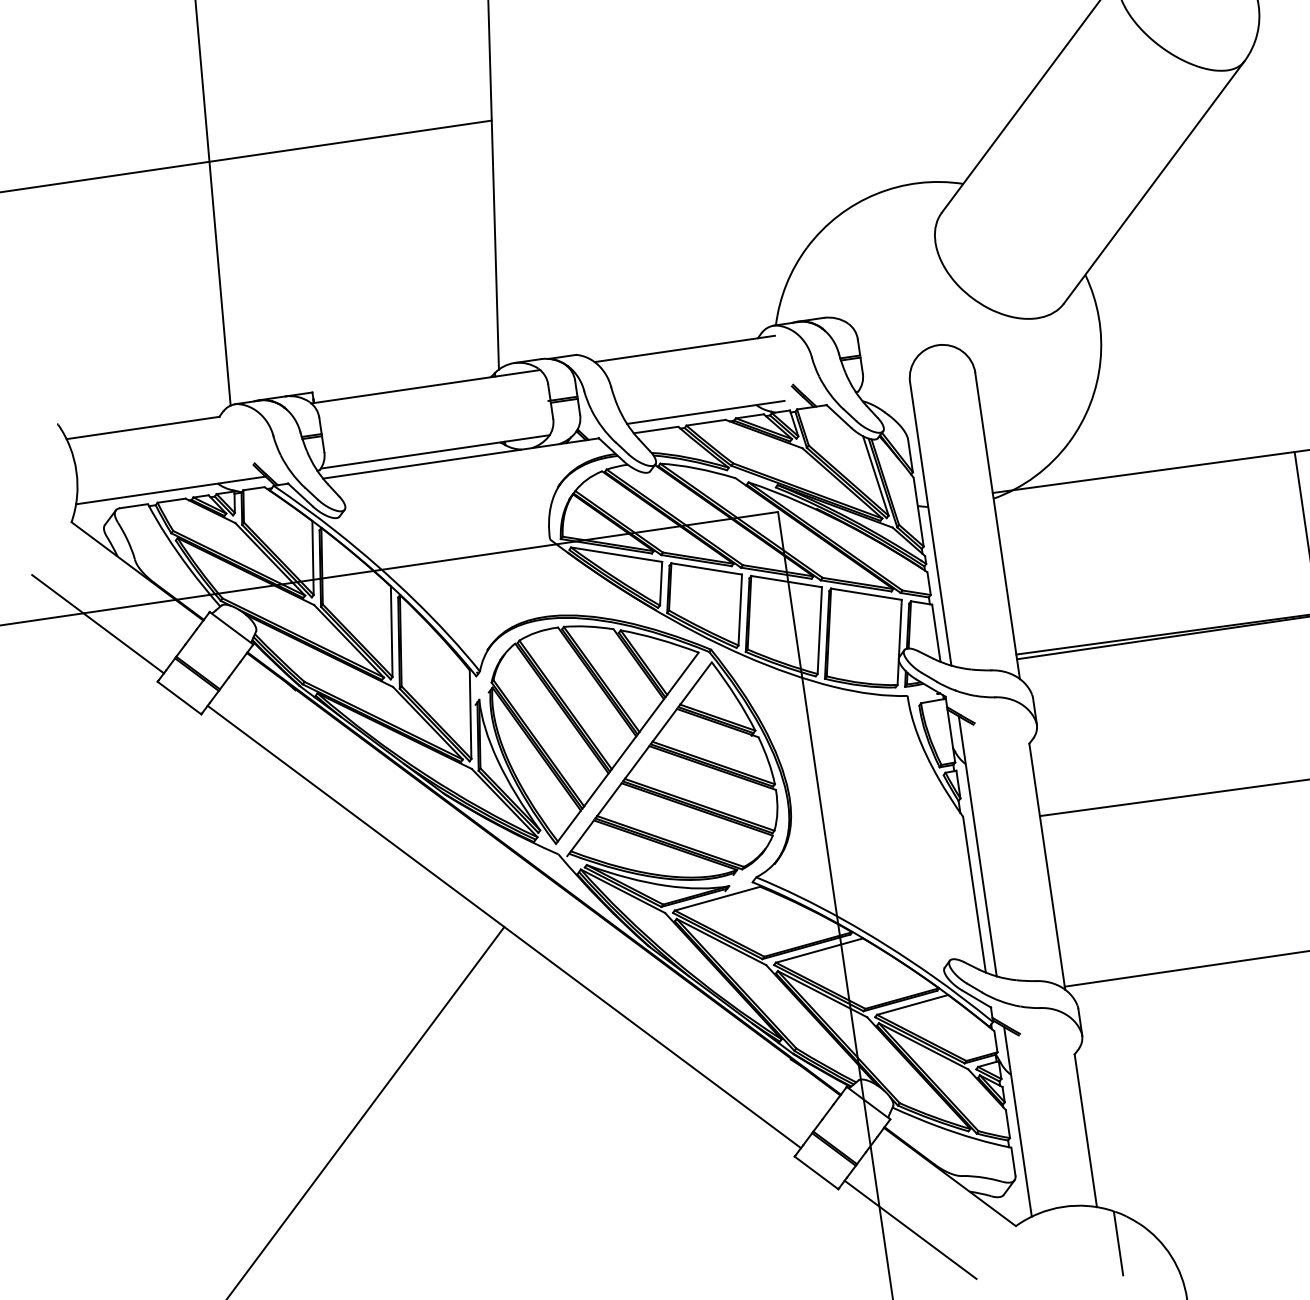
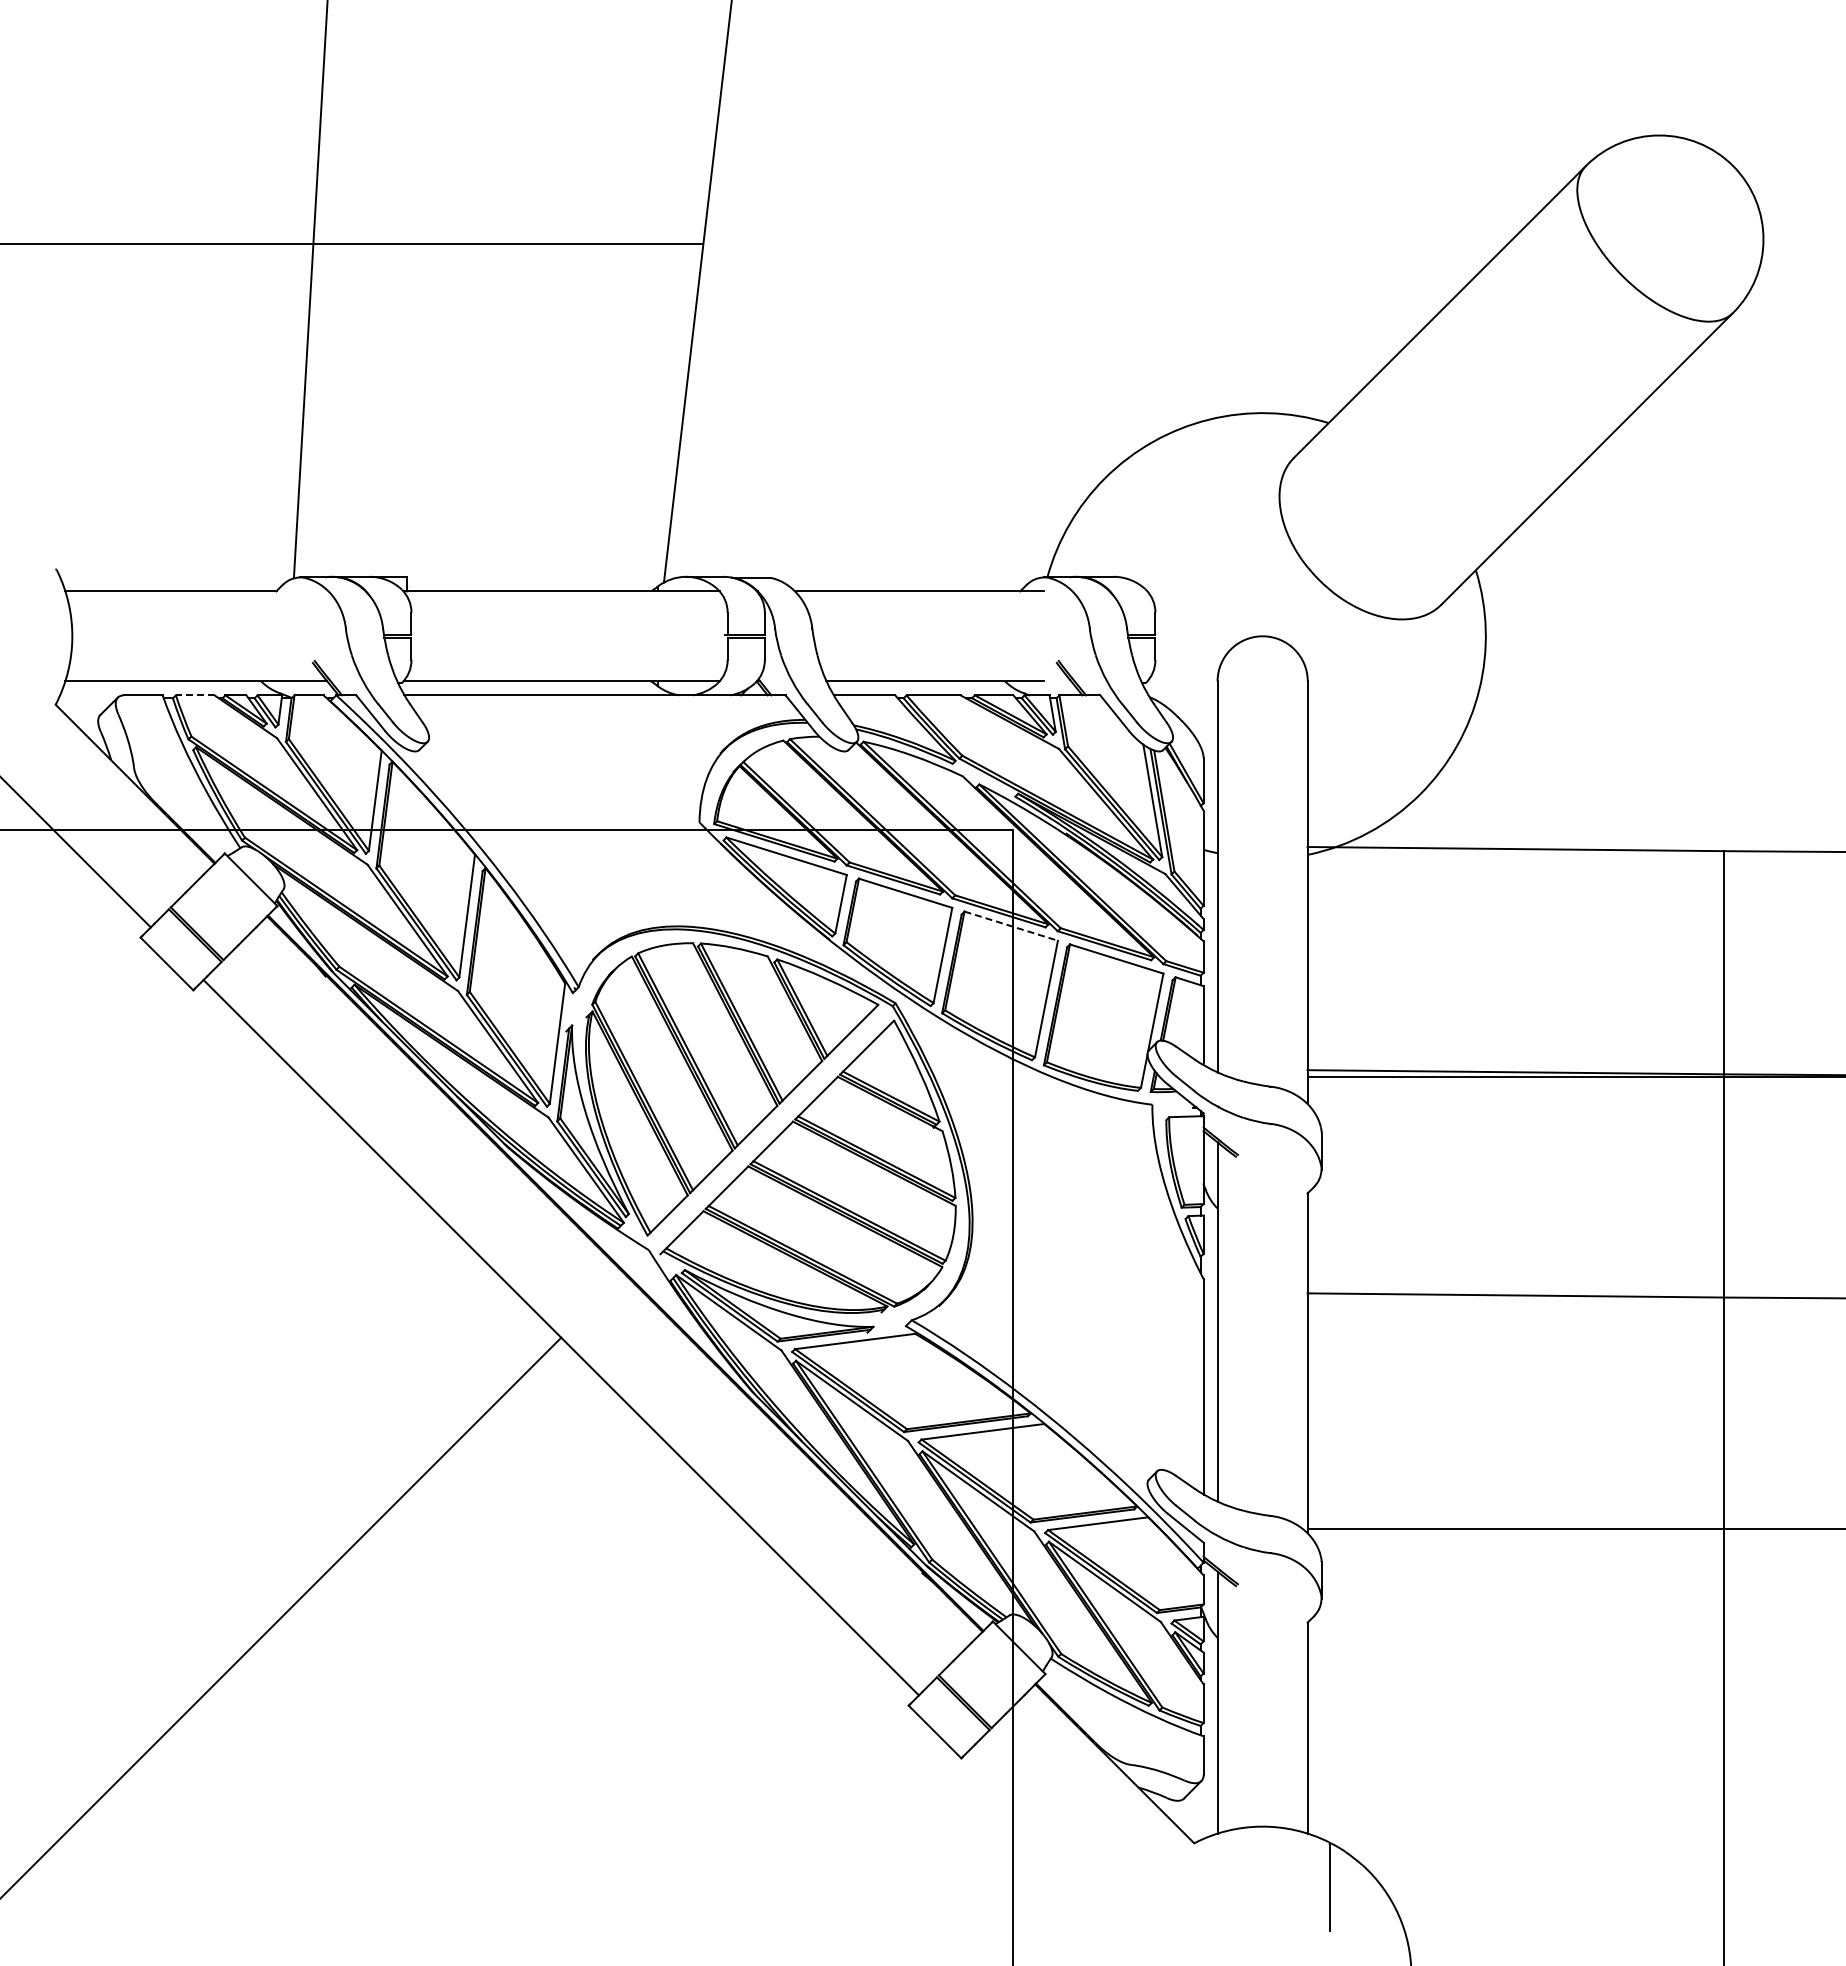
line: (171, 500) -> (194, 695), solid -> dashed
line: (786, 581) -> (1011, 926), solid -> dashed
line: (910, 1229) -> (1050, 1827), removed

